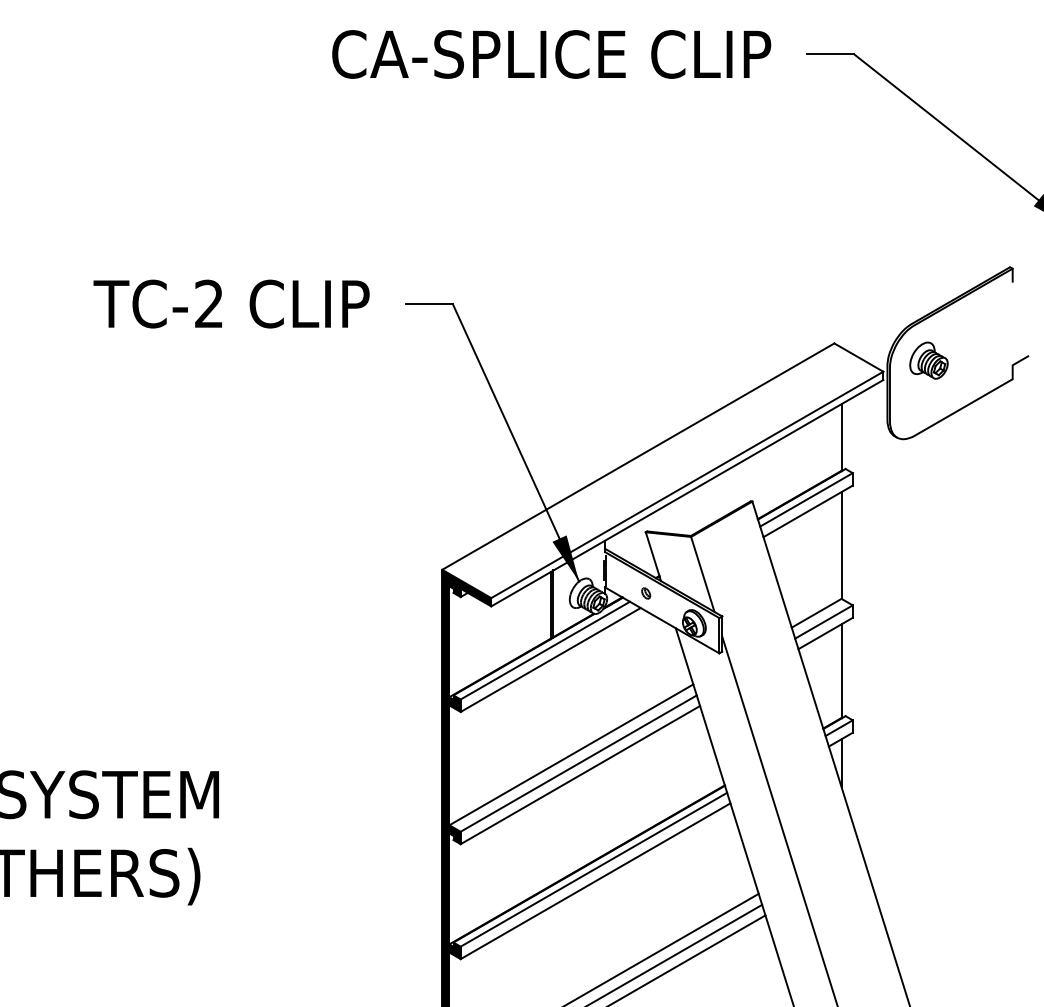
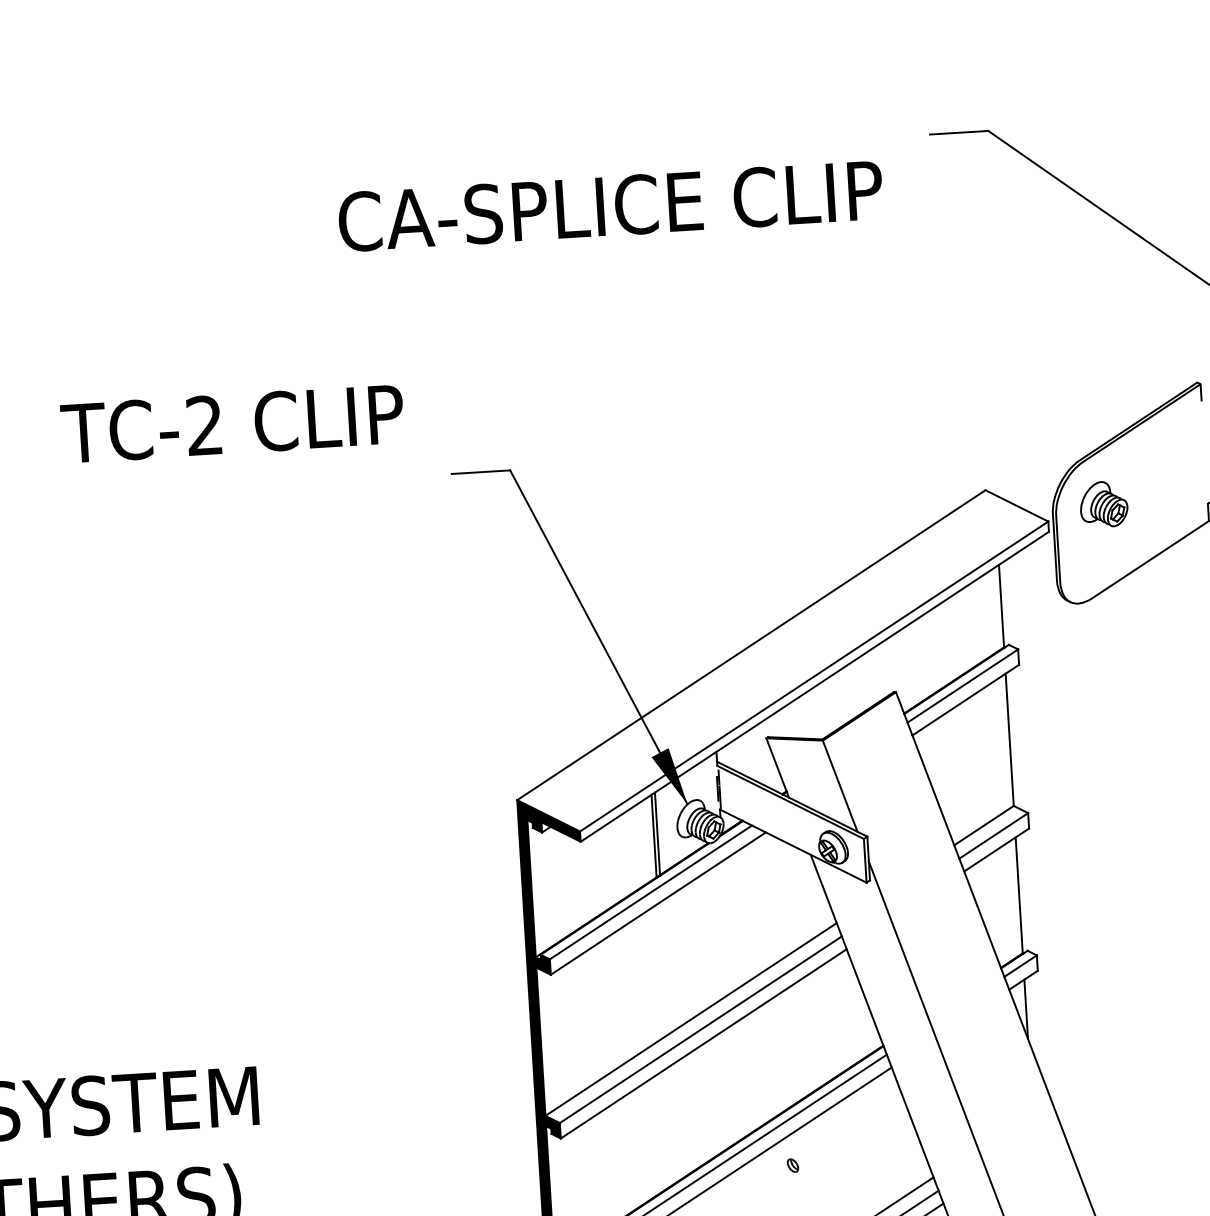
text: (551, 54) -> (610, 206), moved
text: (231, 303) -> (232, 423), moved
part: (646, 593) -> (793, 1165), moved

